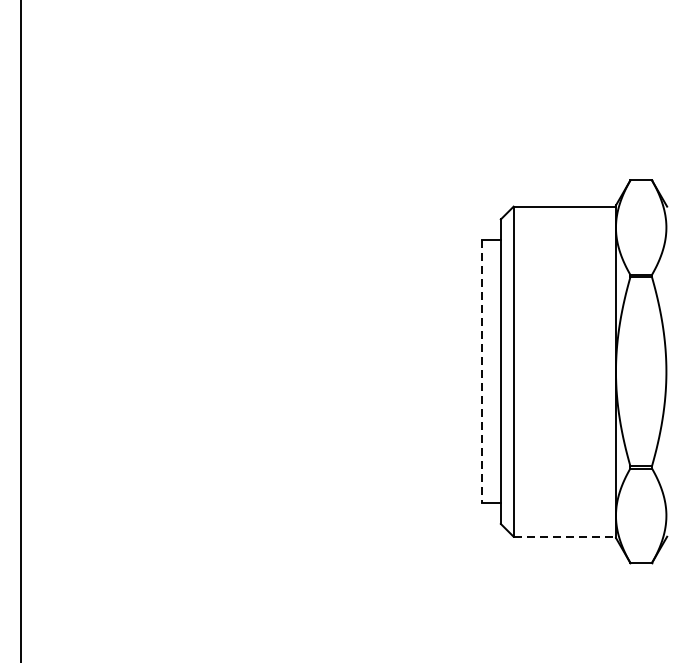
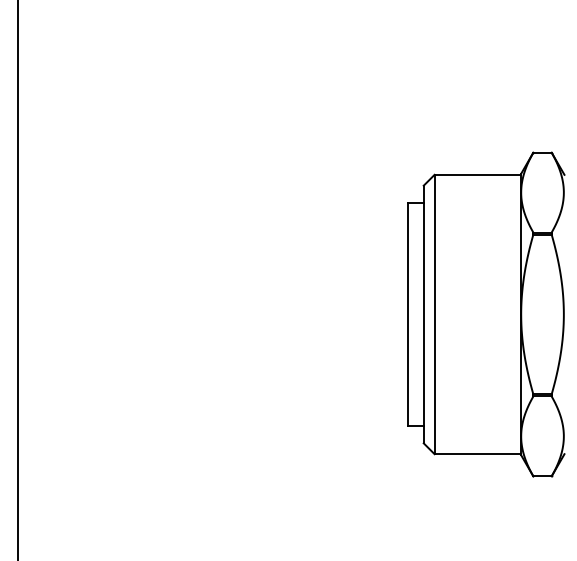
line: (481, 371) -> (407, 314), dashed -> solid
line: (565, 537) -> (478, 454), dashed -> solid

